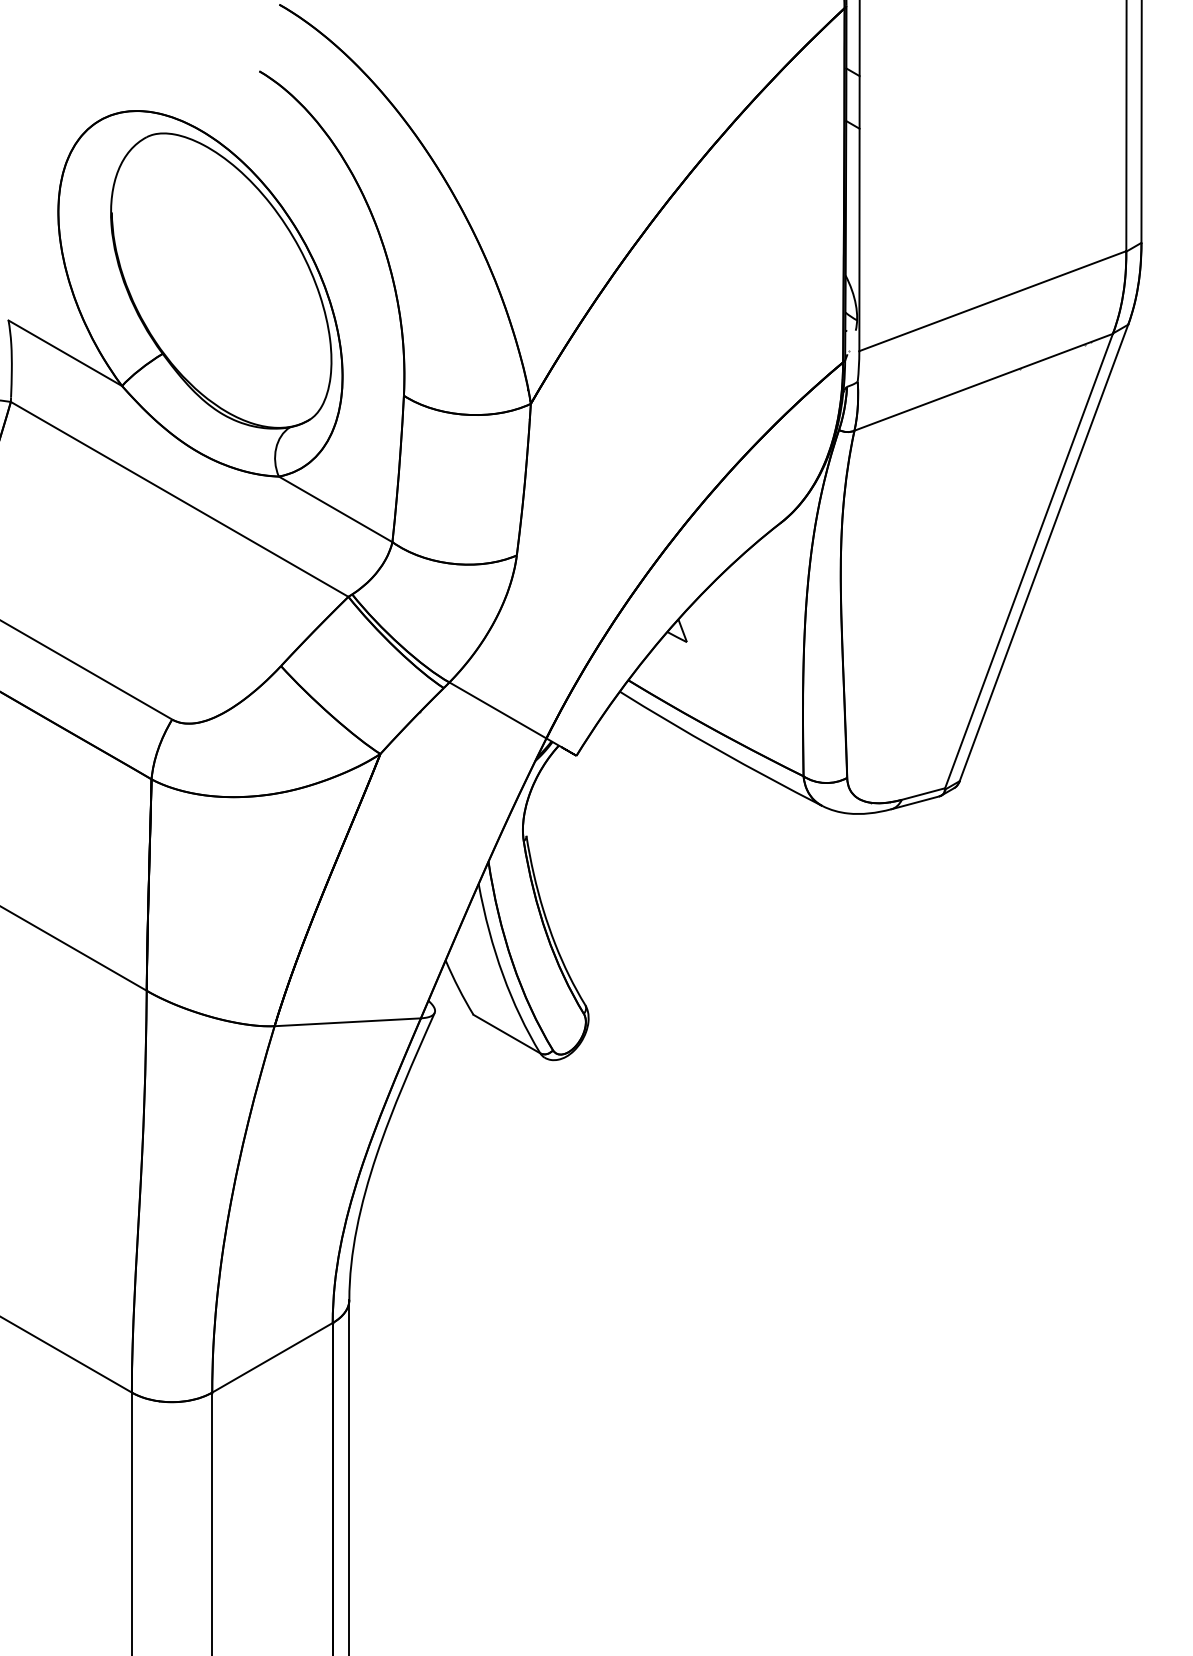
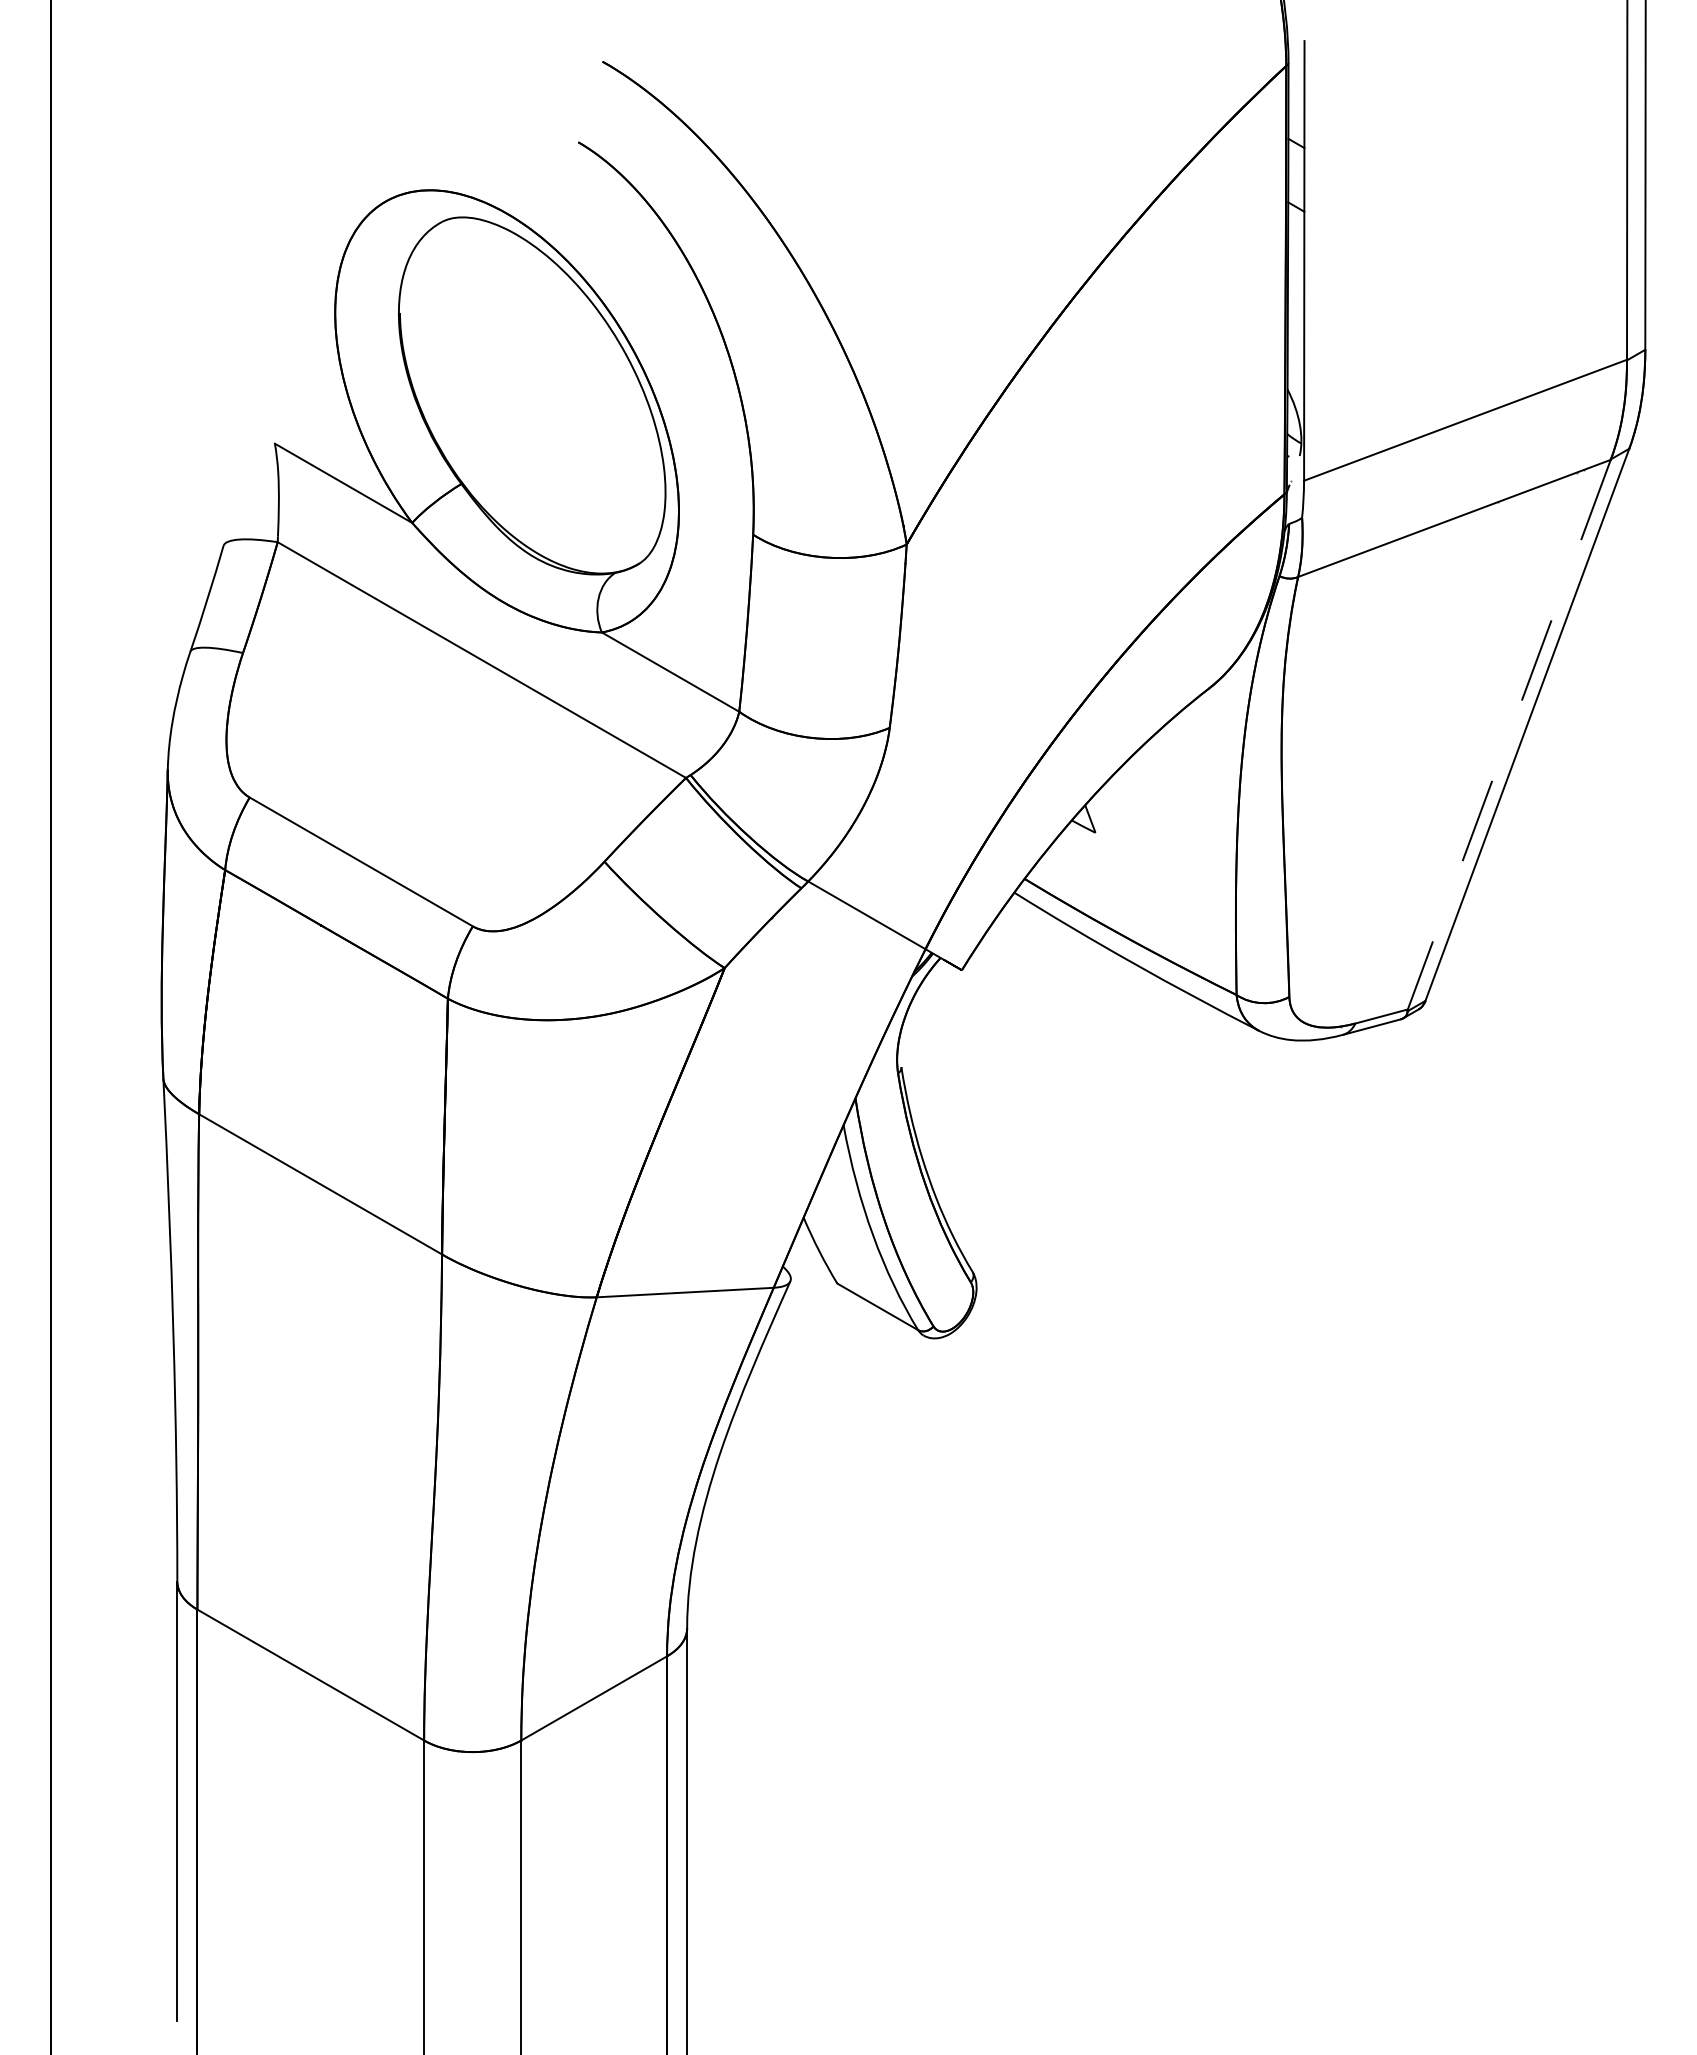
line: (1029, 560) -> (1509, 734), solid -> dashed

